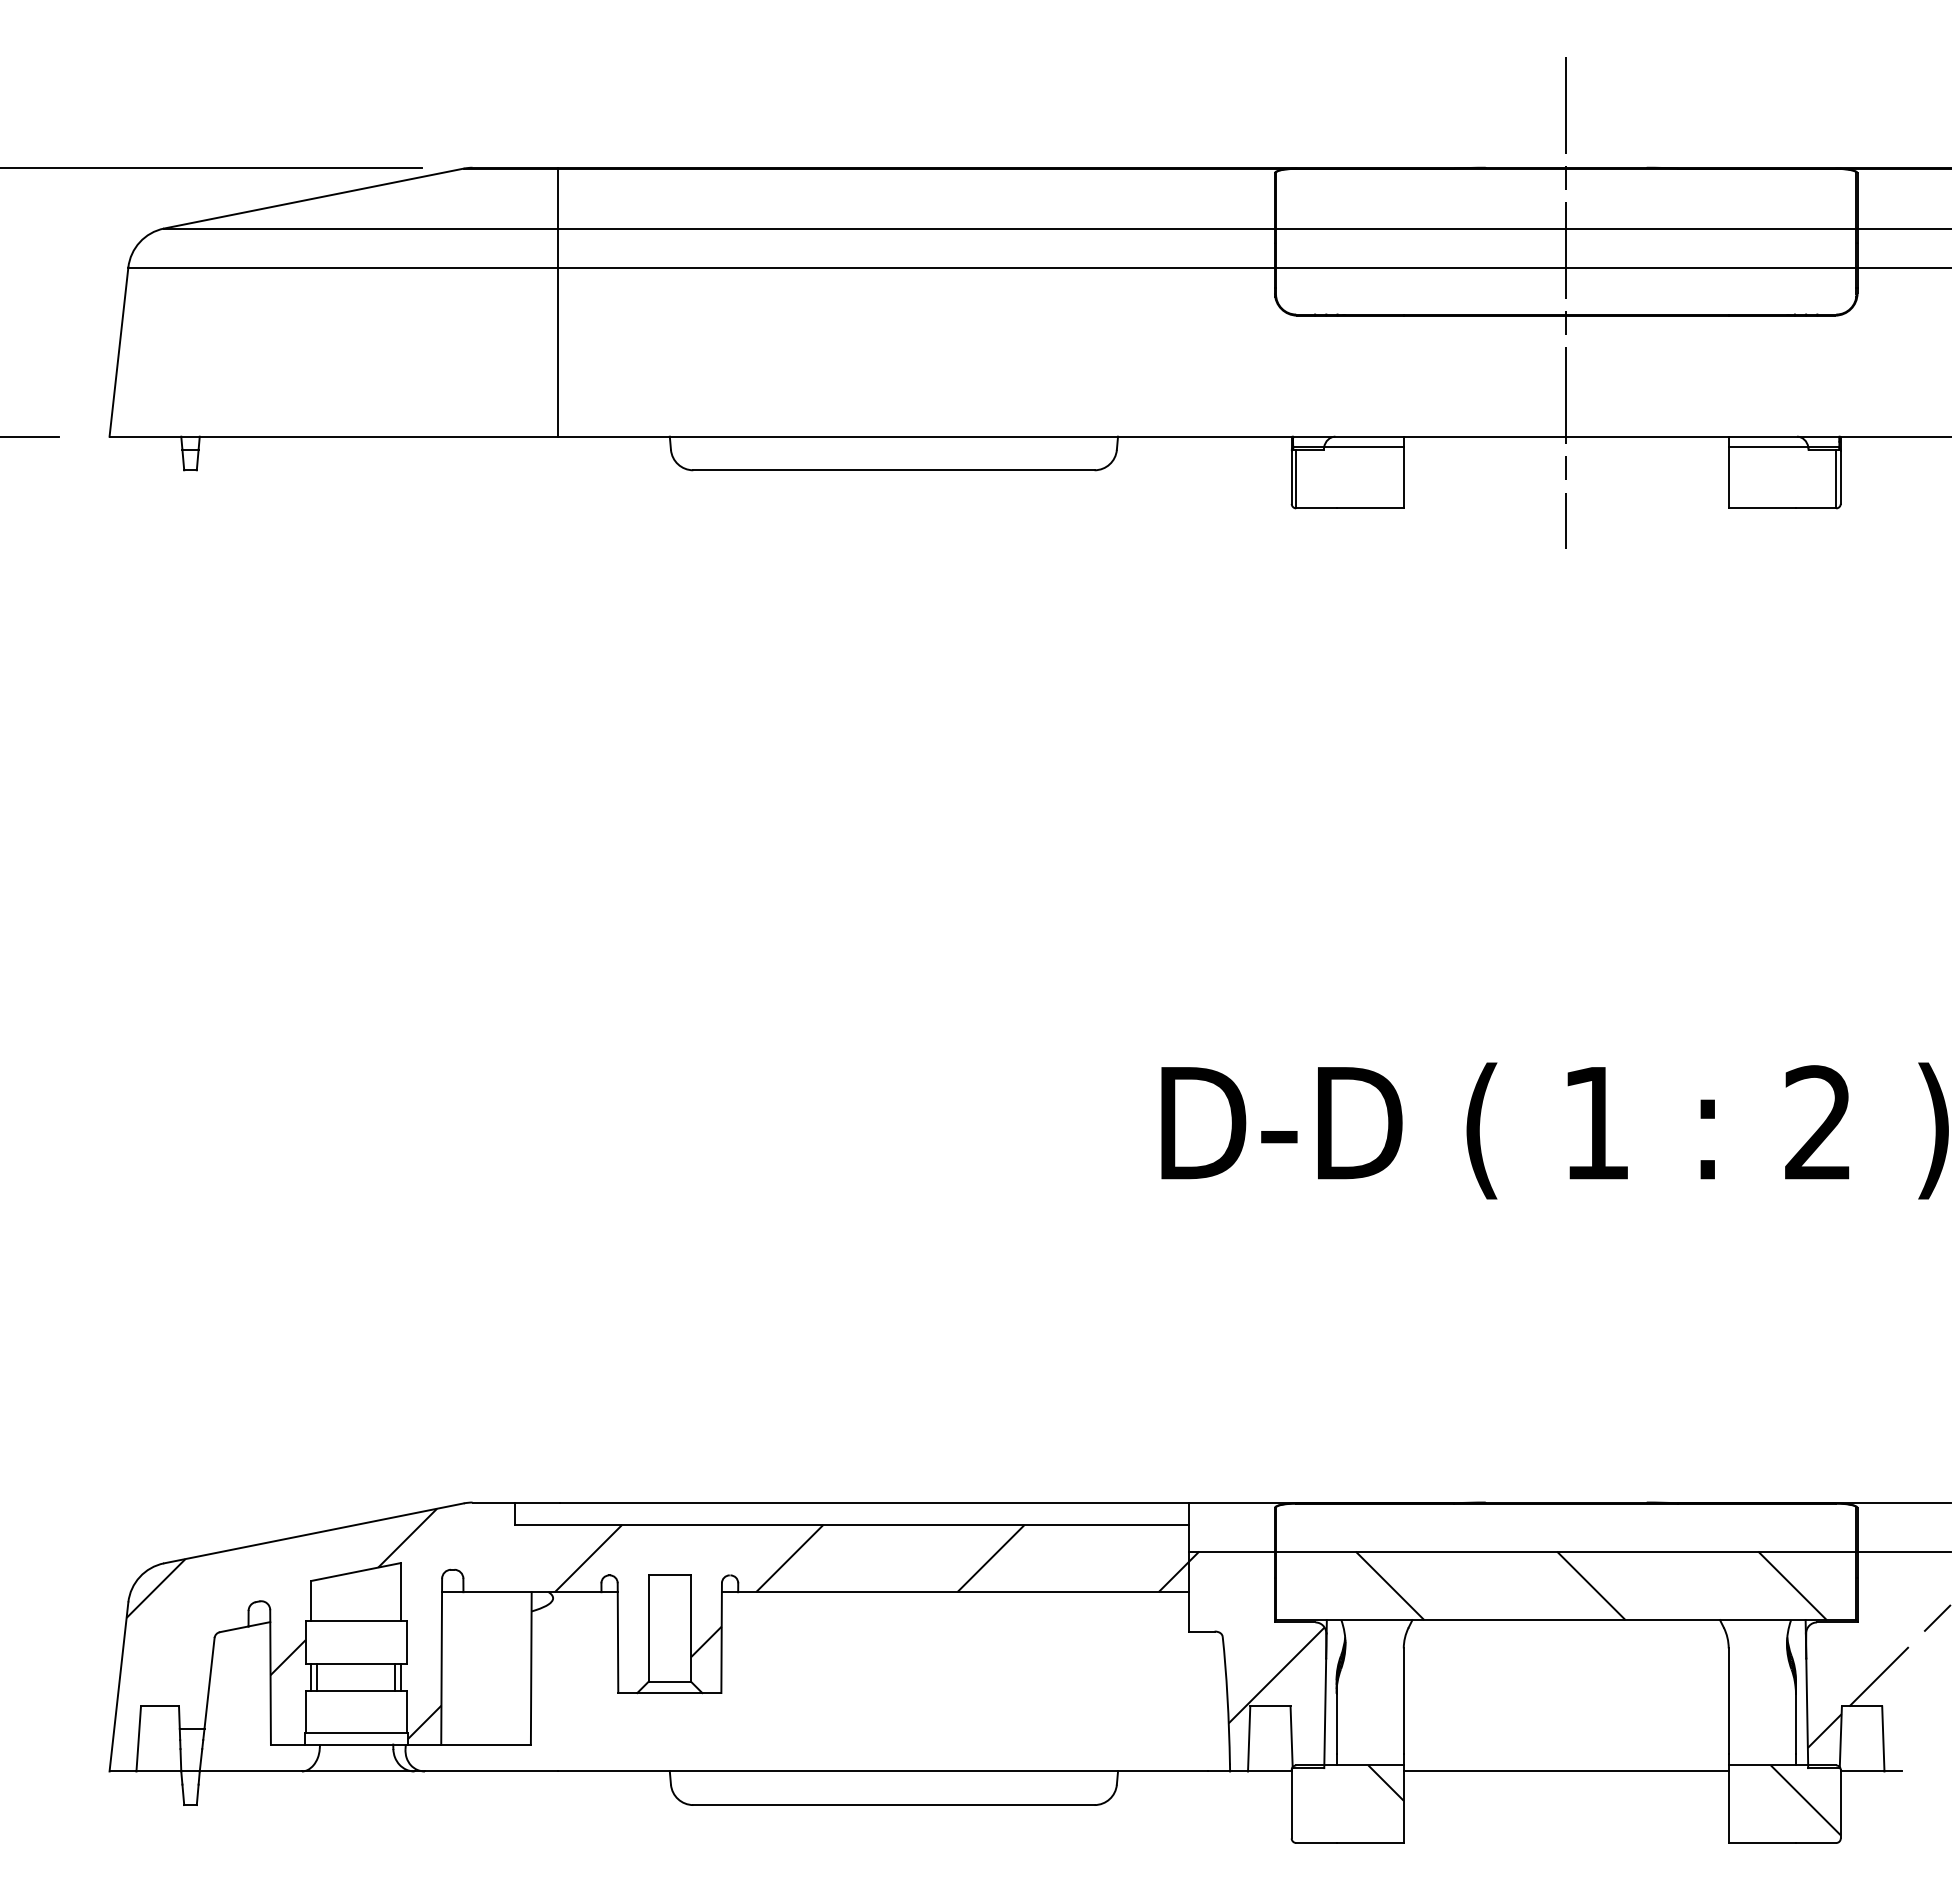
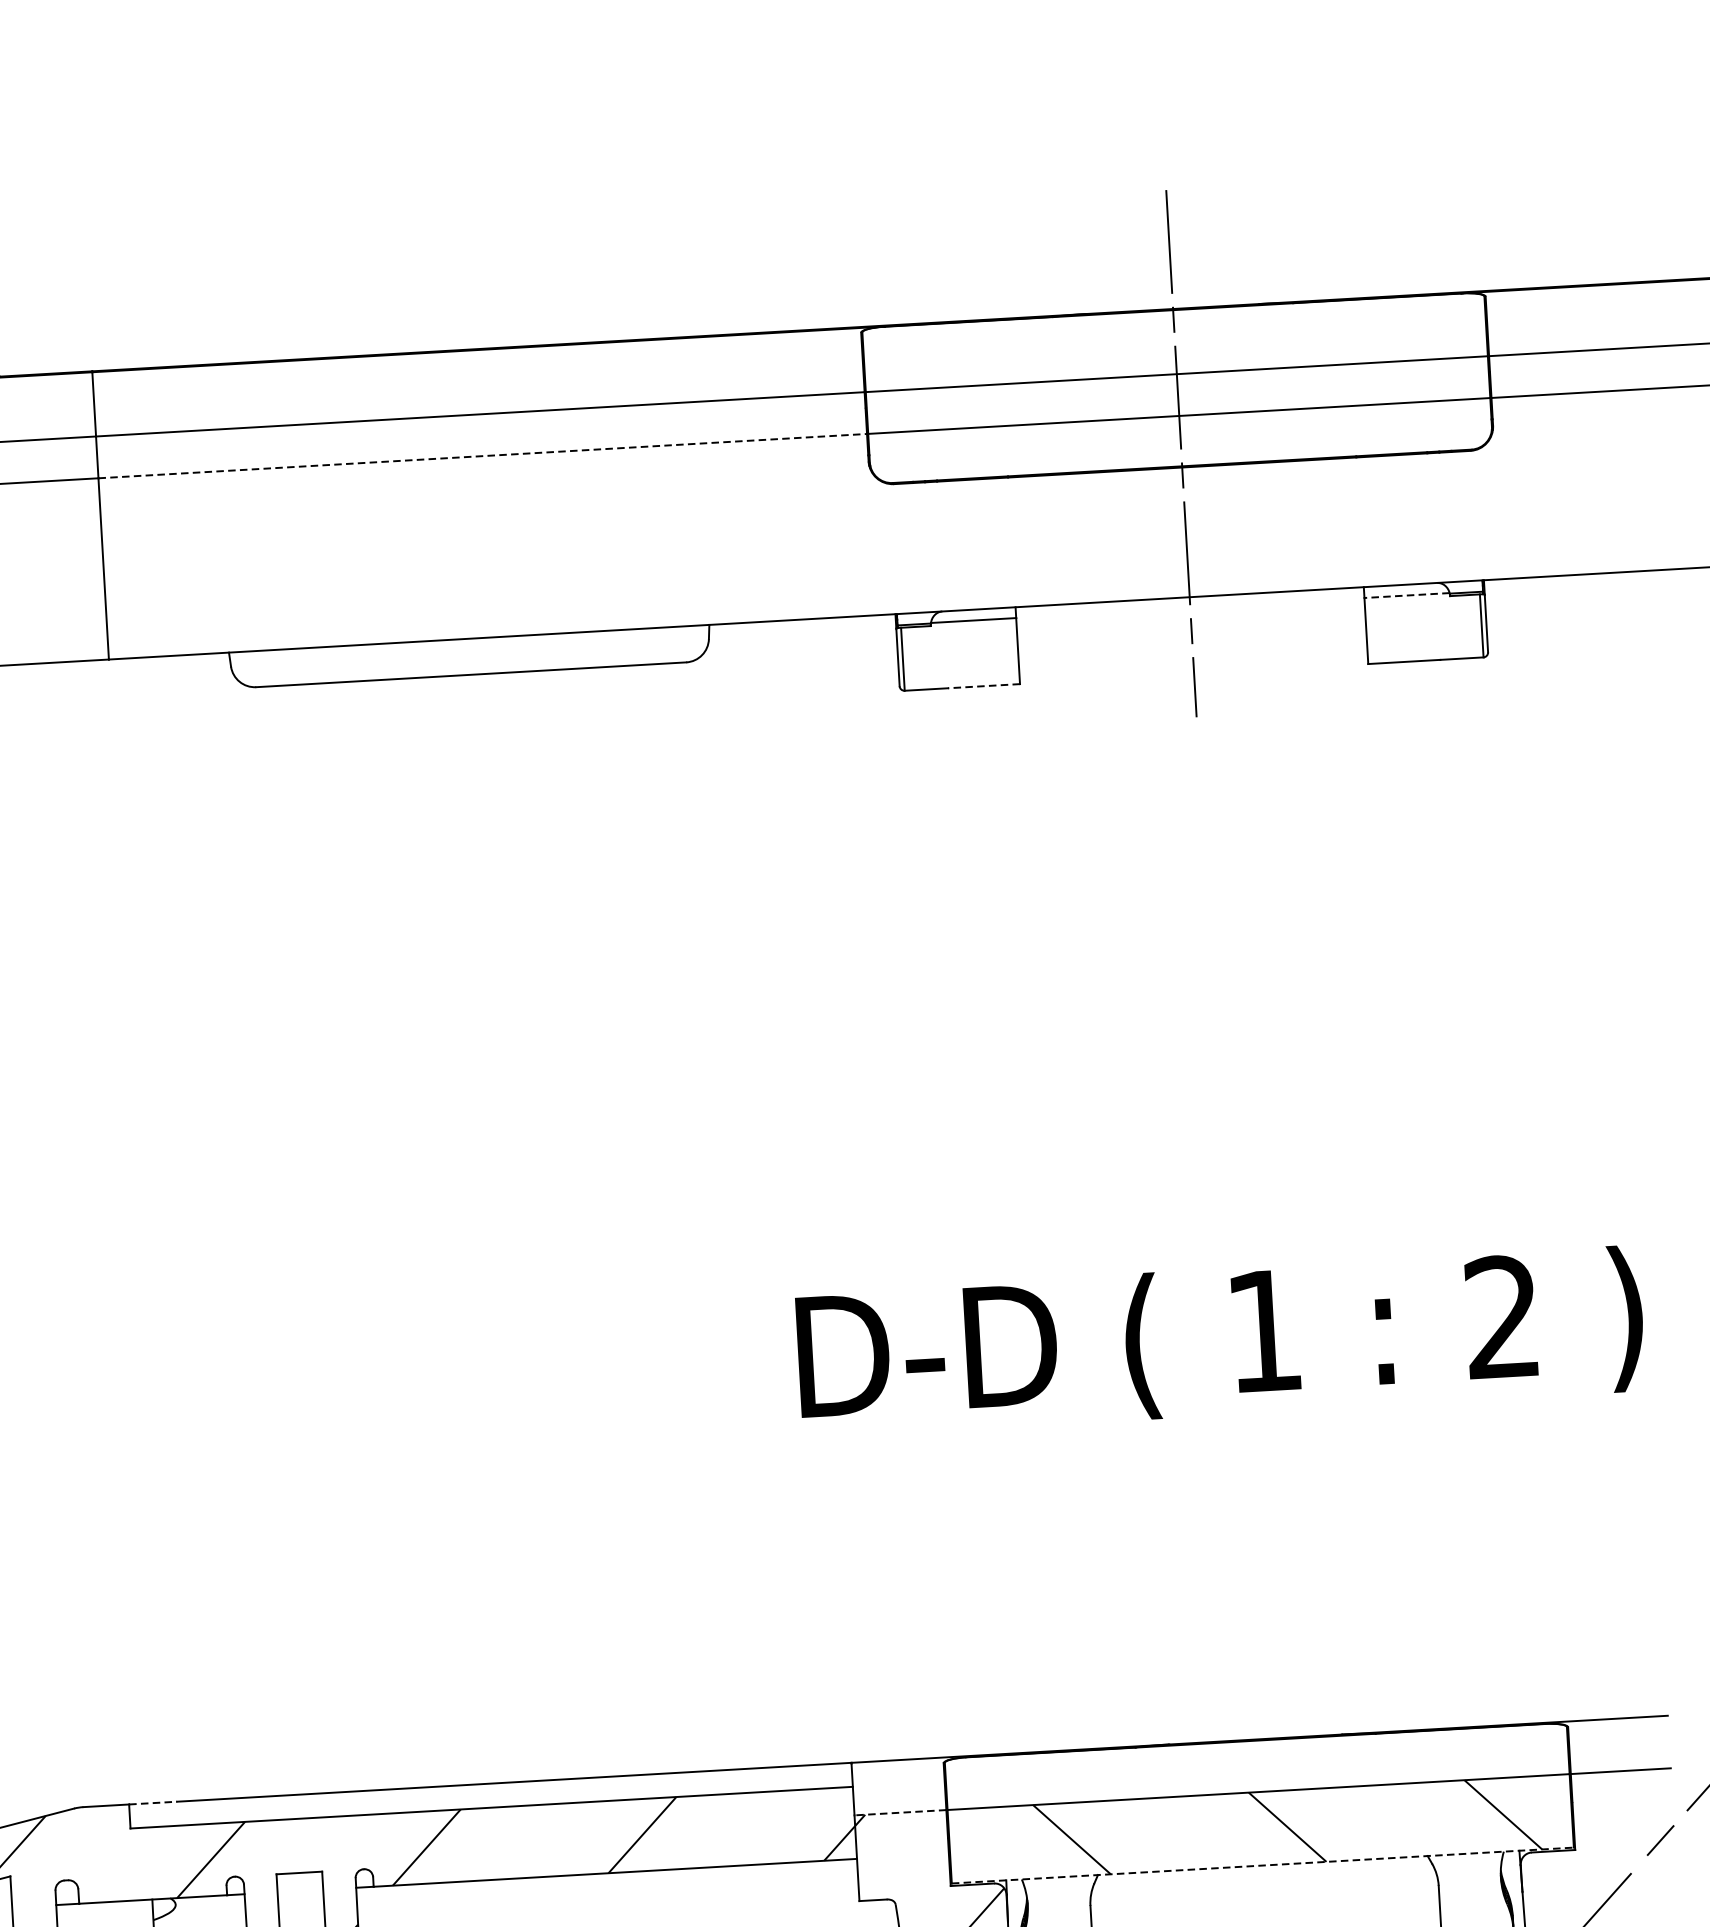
line: (916, 267) -> (482, 456), solid -> dashed
line: (1768, 446) -> (1407, 595), solid -> dashed
line: (1370, 508) -> (984, 686), solid -> dashed
line: (538, 1502) -> (154, 1802), solid -> dashed
line: (1232, 1551) -> (900, 1812), solid -> dashed
line: (1566, 1620) -> (1263, 1865), solid -> dashed

